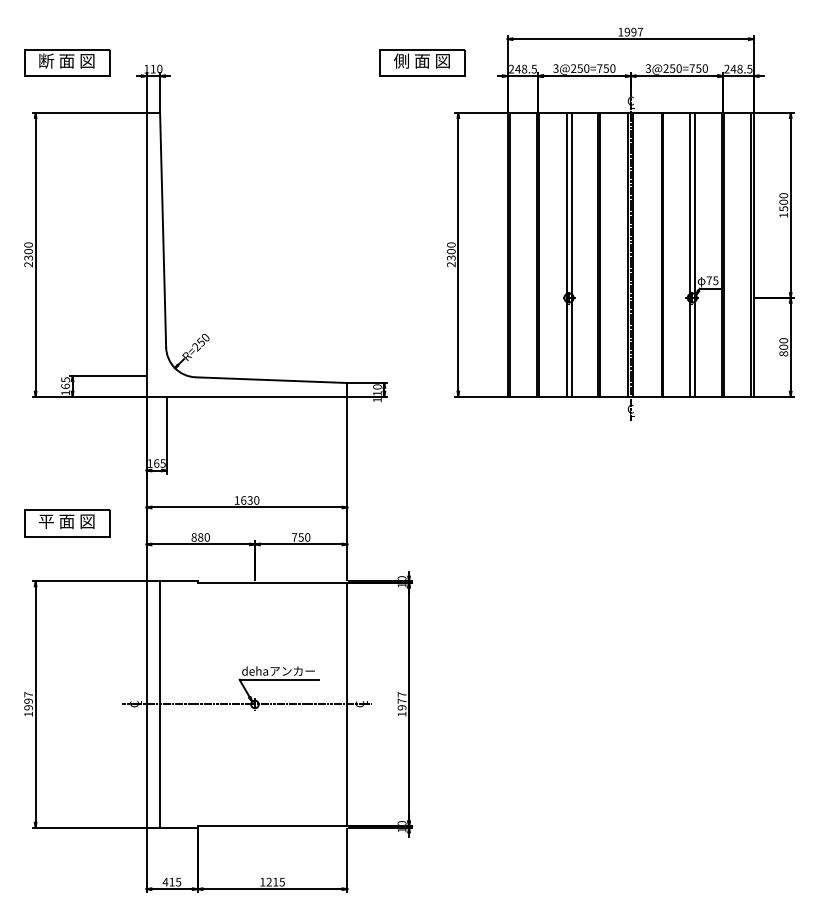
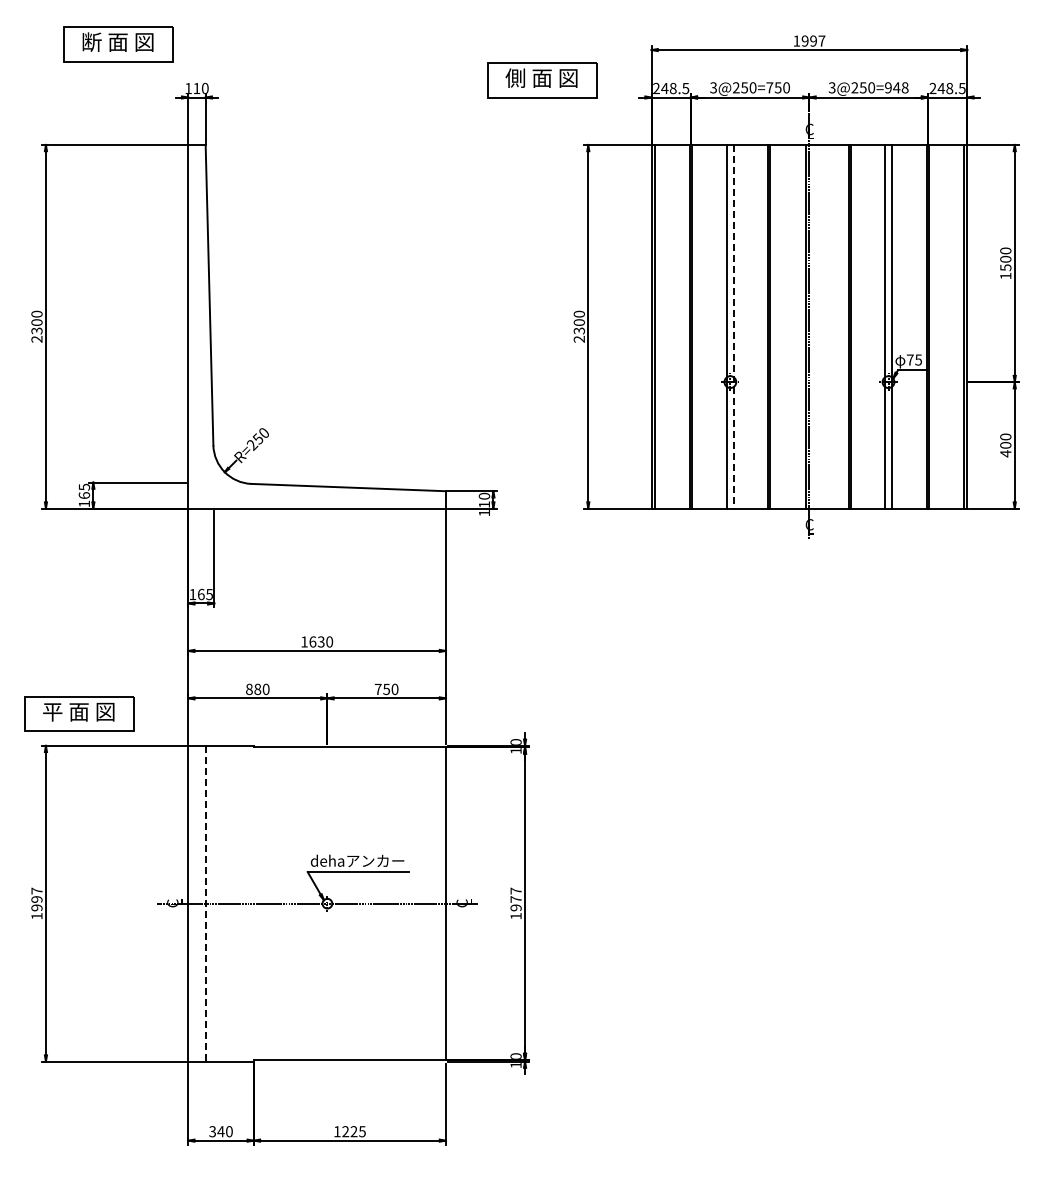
part: (67, 62) -> (118, 44), moved
text: (698, 68) -> (896, 87), 3@250=750 -> 3@250=948
line: (571, 254) -> (733, 326), solid -> dashed
line: (633, 254) -> (812, 326), removed
text: (783, 353) -> (1005, 453), 800 -> 400
part: (67, 522) -> (79, 713), moved
line: (159, 704) -> (205, 903), solid -> dashed
text: (171, 882) -> (220, 1131), 415 -> 340
text: (275, 882) -> (353, 1131), 1215 -> 1225

